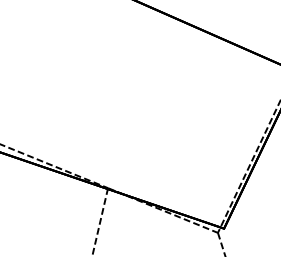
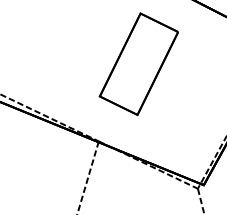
part: (146, 102) -> (139, 64), added

